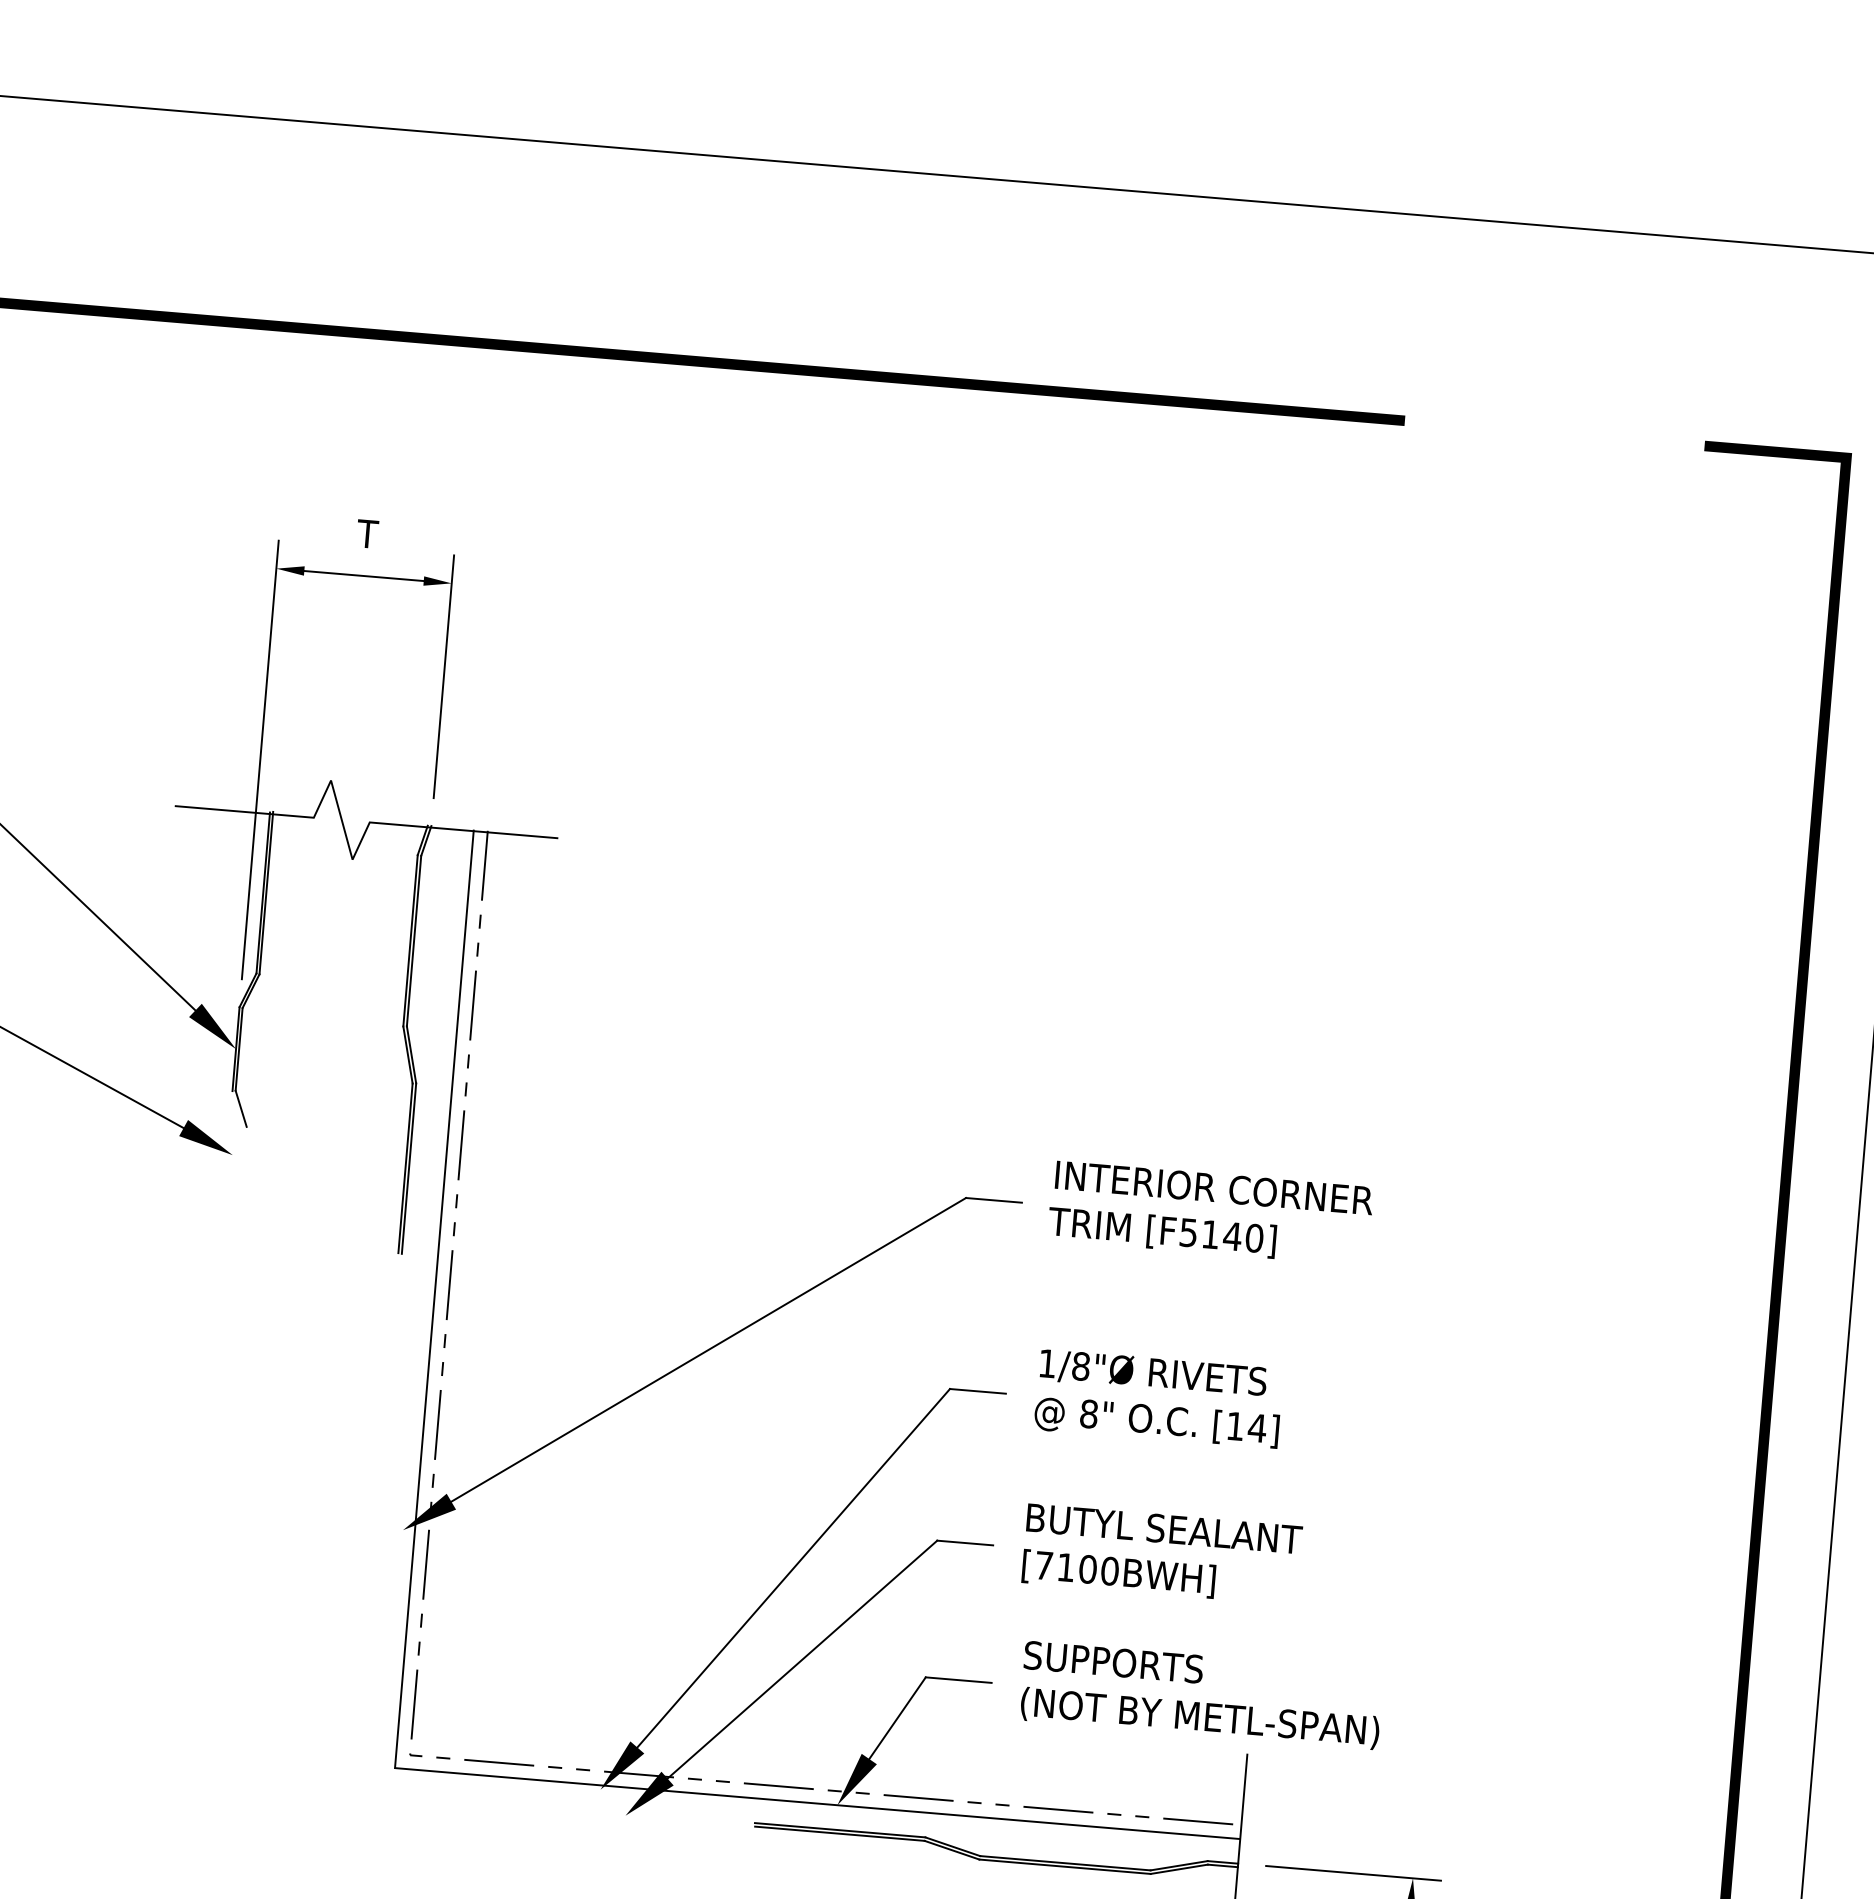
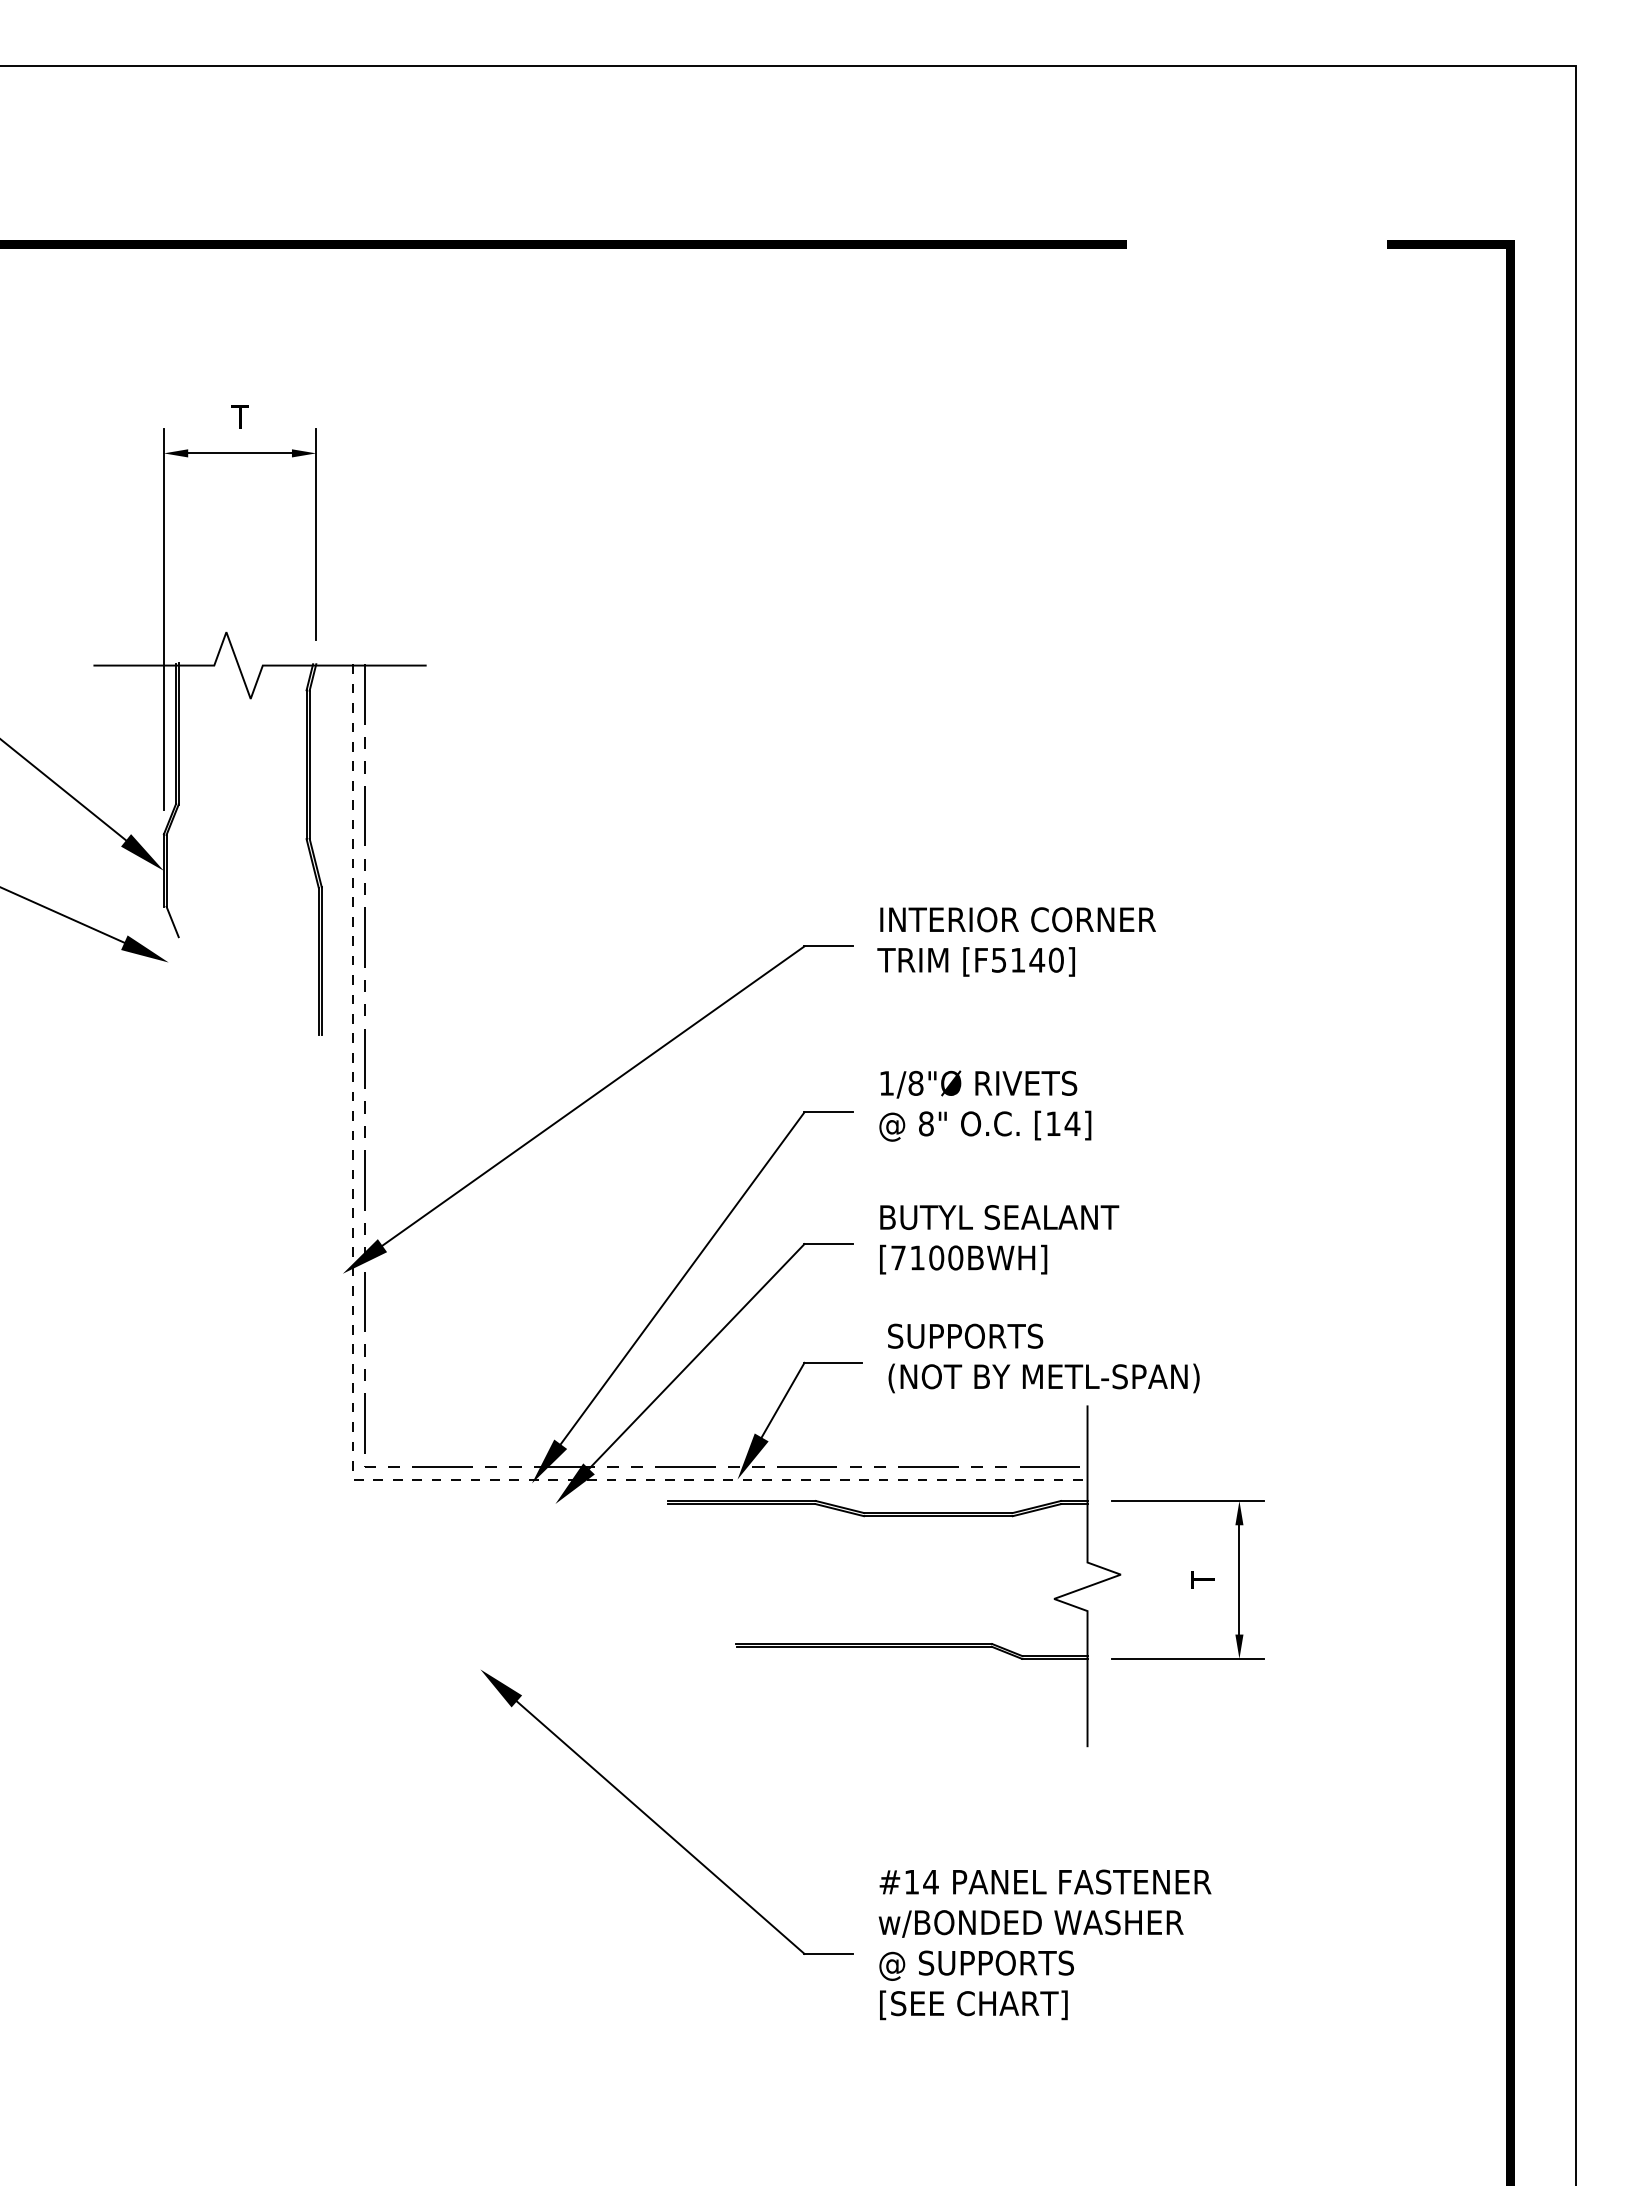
line: (399, 1721) -> (353, 1439), solid -> dashed

